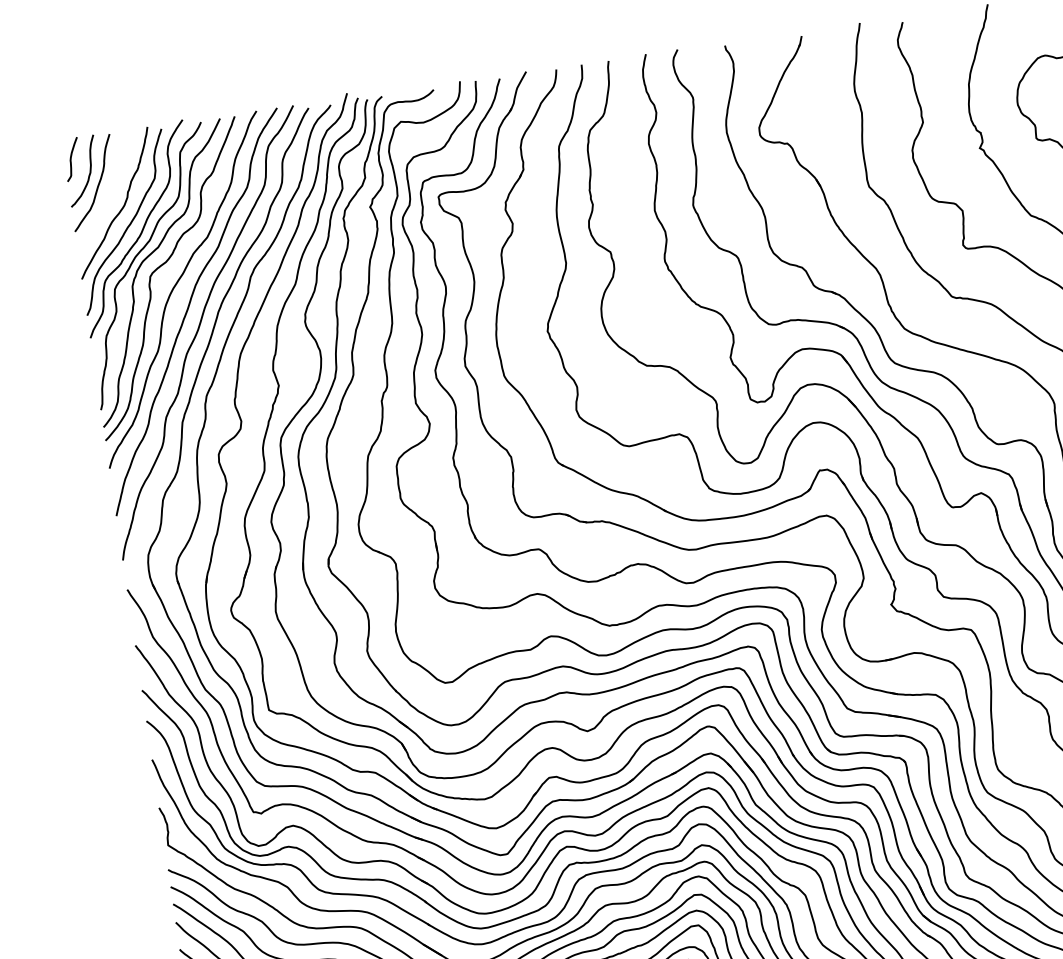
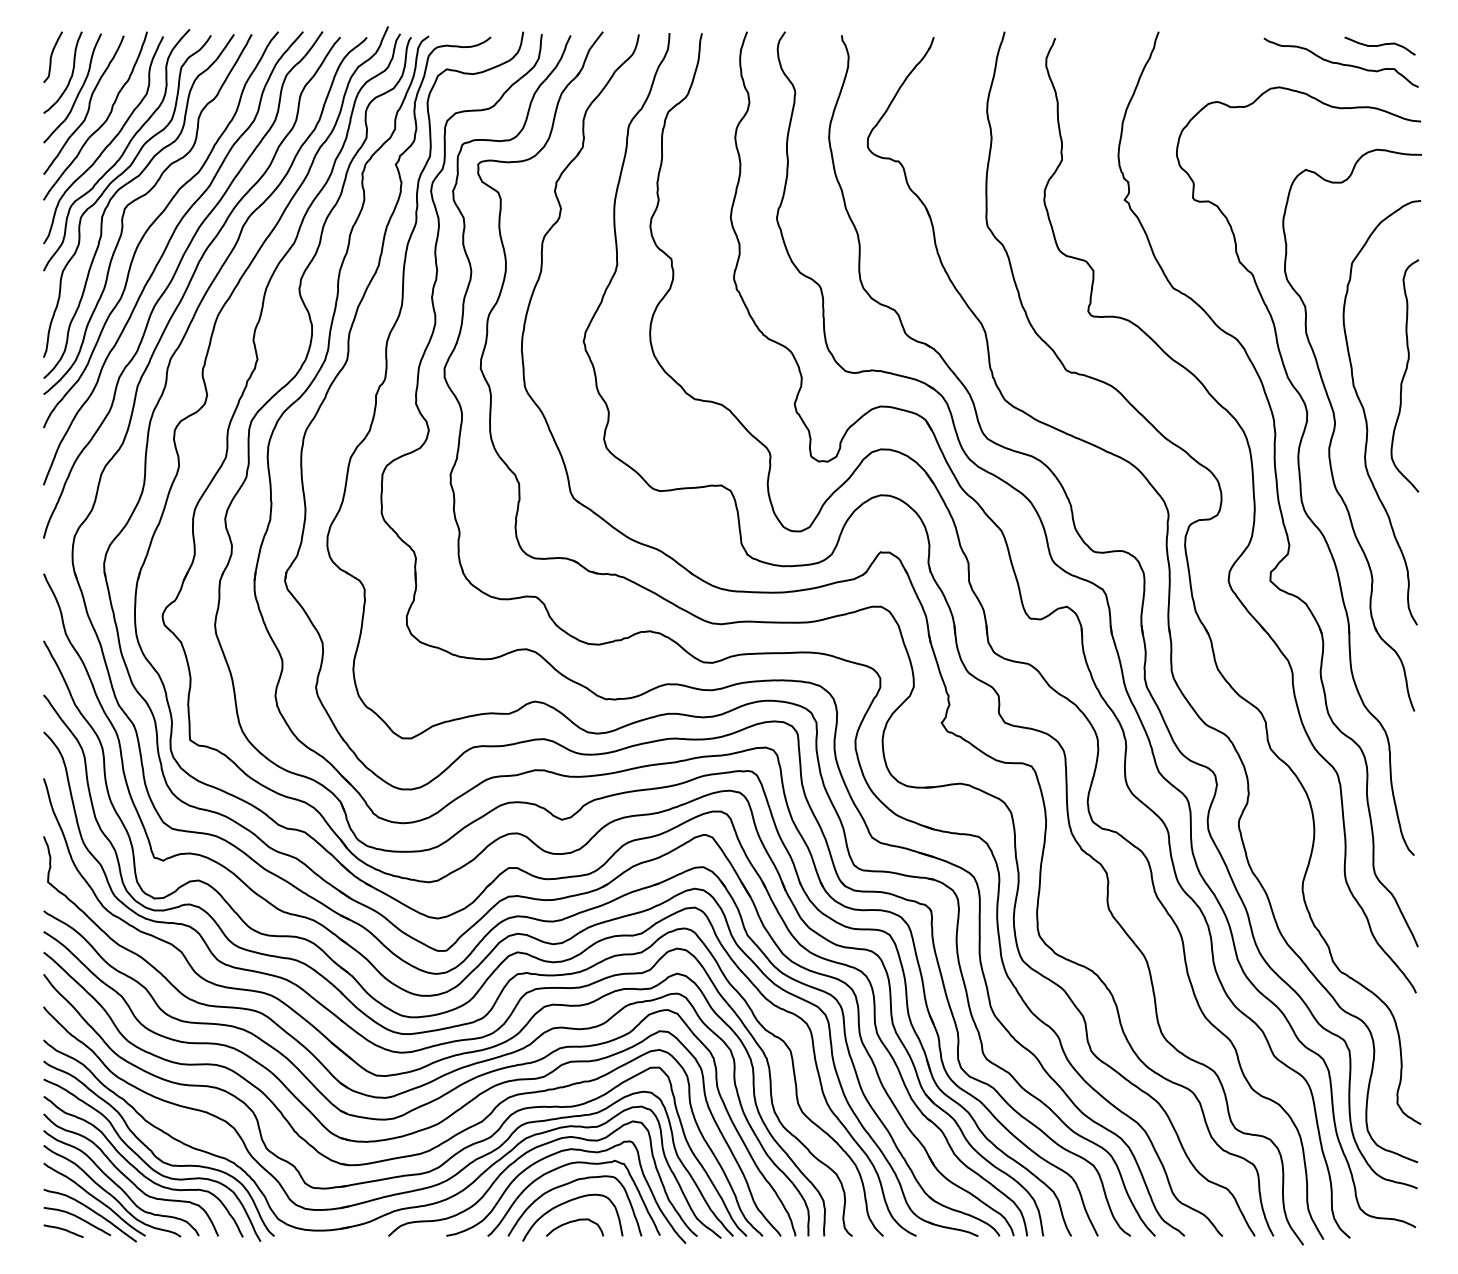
curve: (107, 194) -> (88, 104), added

